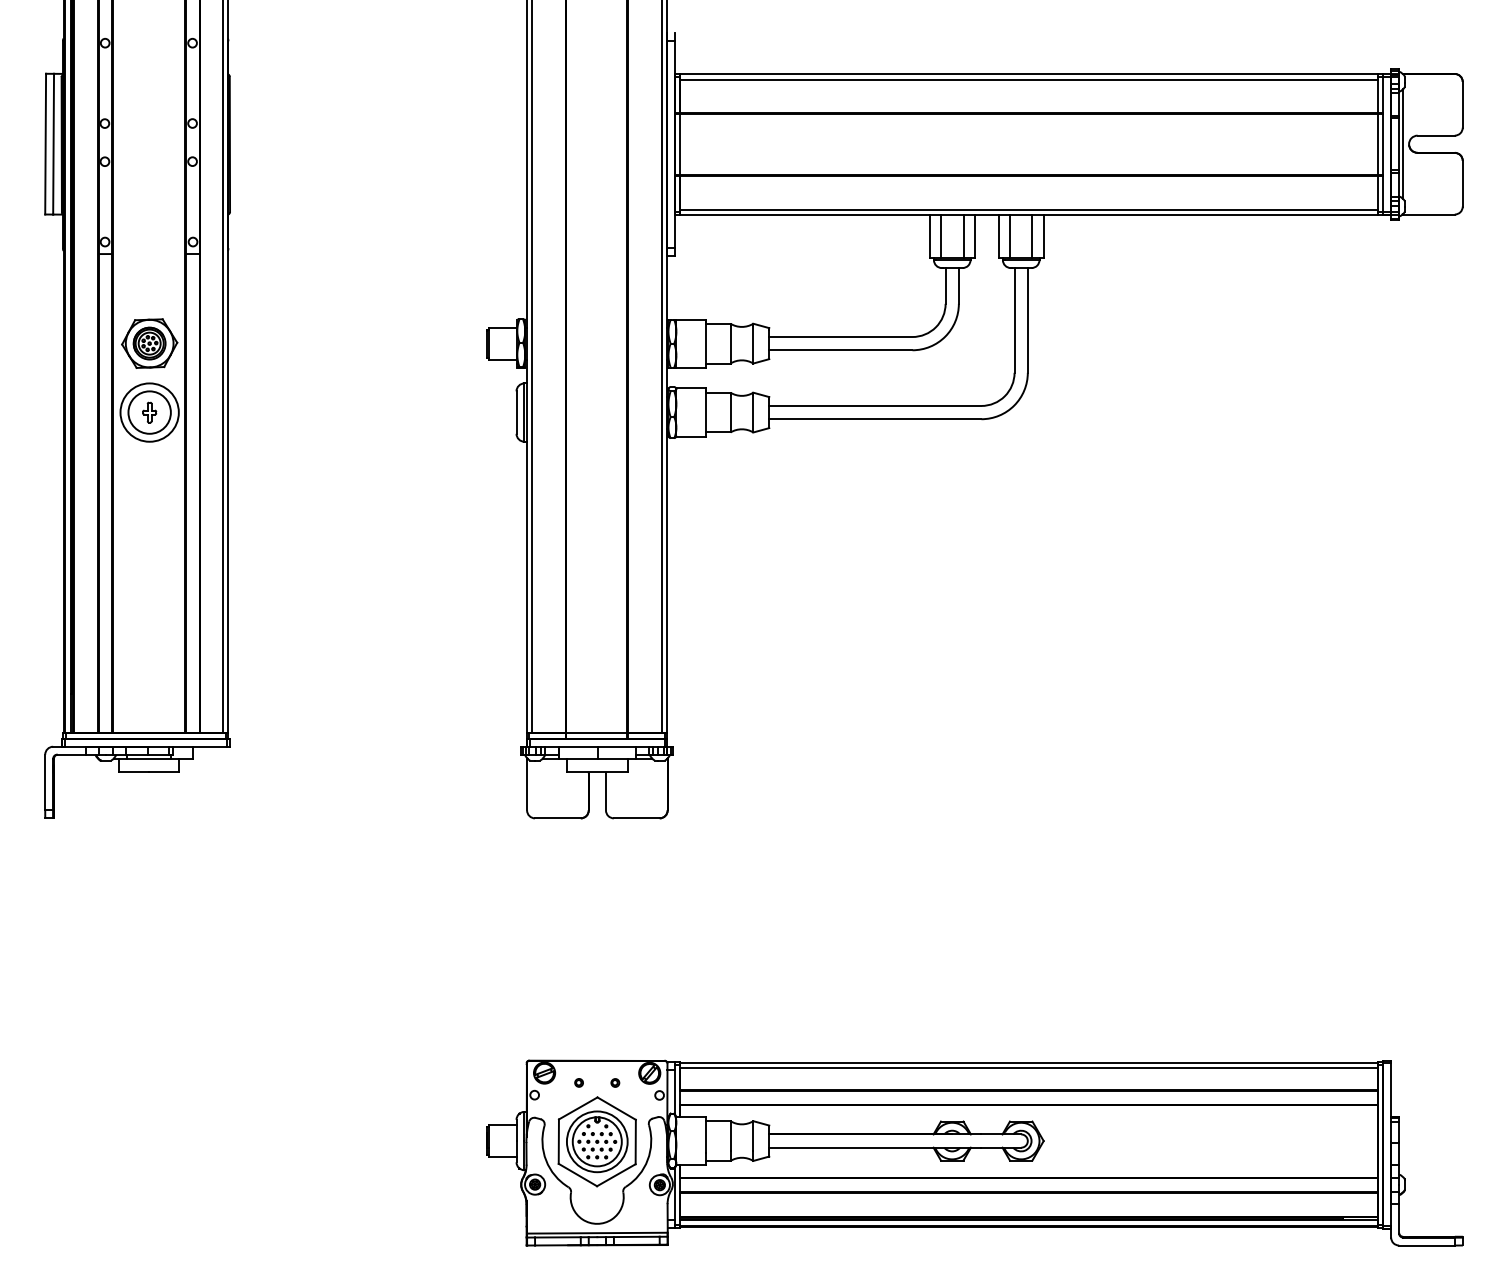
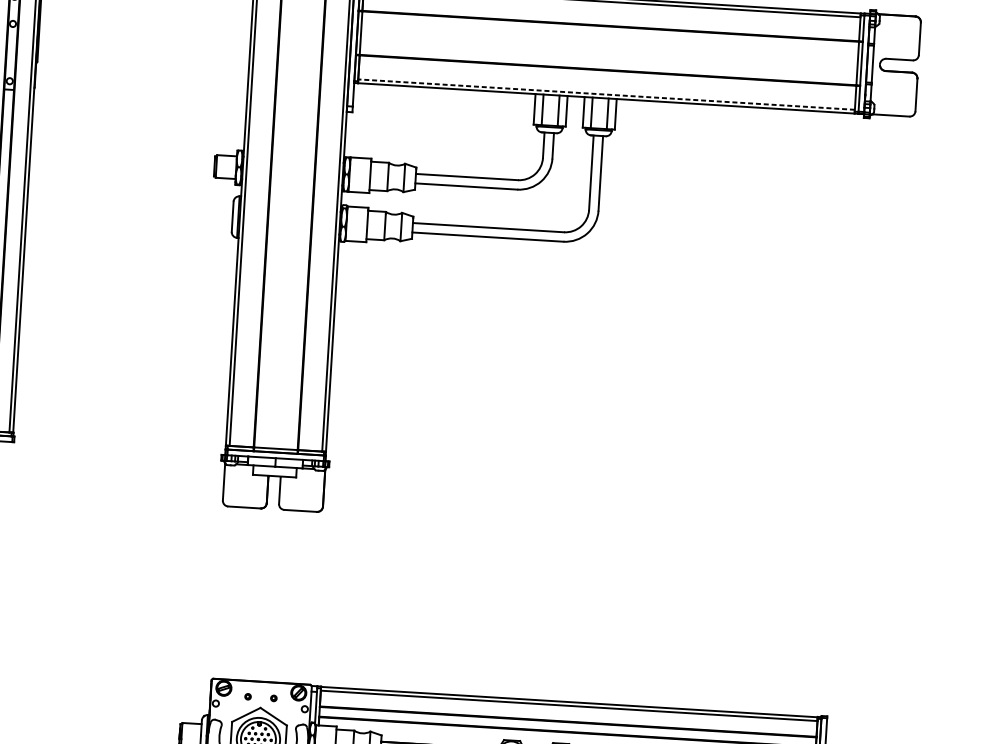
line: (1403, 143) -> (876, 63), removed
line: (1029, 209) -> (606, 94), solid -> dashed

